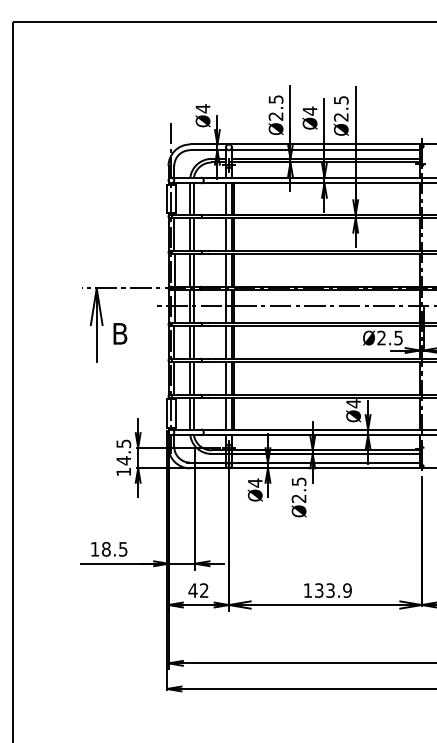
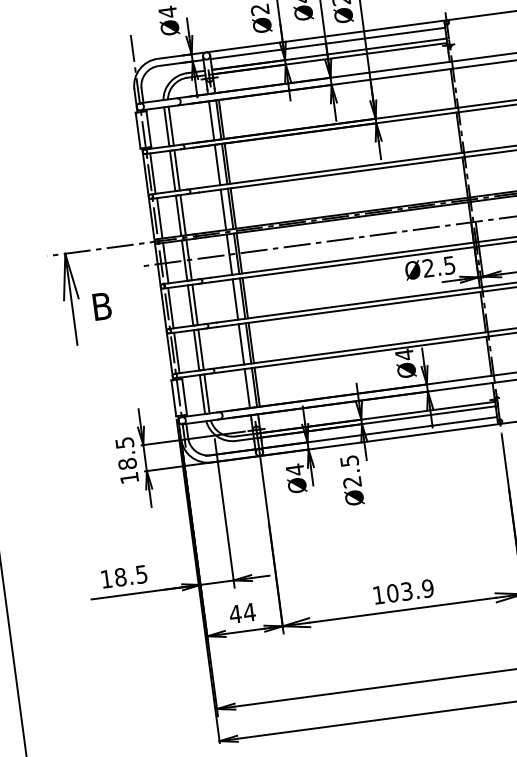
text: (123, 460) -> (127, 463), 14.5 -> 18.5
text: (203, 590) -> (248, 612), 42 -> 44
text: (318, 590) -> (391, 593), 133.9 -> 103.9

